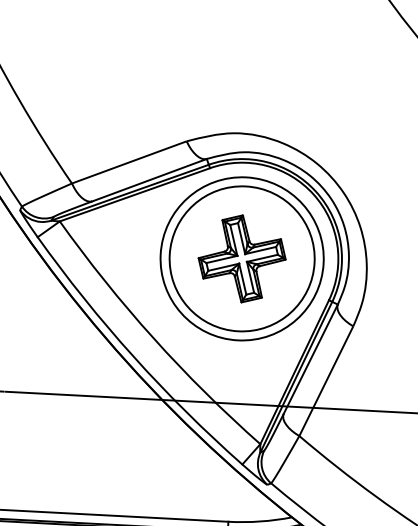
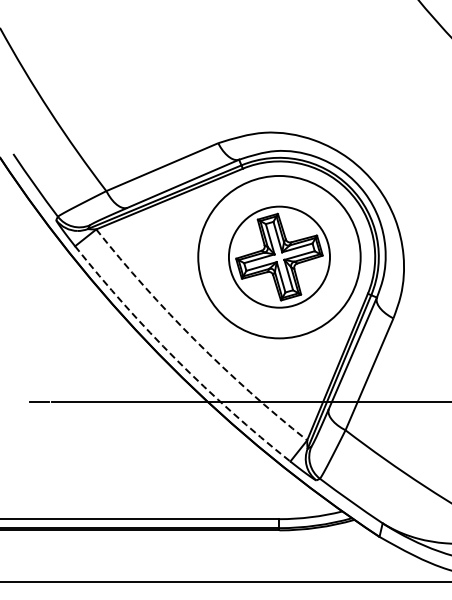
circle: (242, 259) -> (279, 257), size x0.7
arc: (153, 338) -> (195, 340), solid -> dashed
arc: (133, 357) -> (176, 360), solid -> dashed

